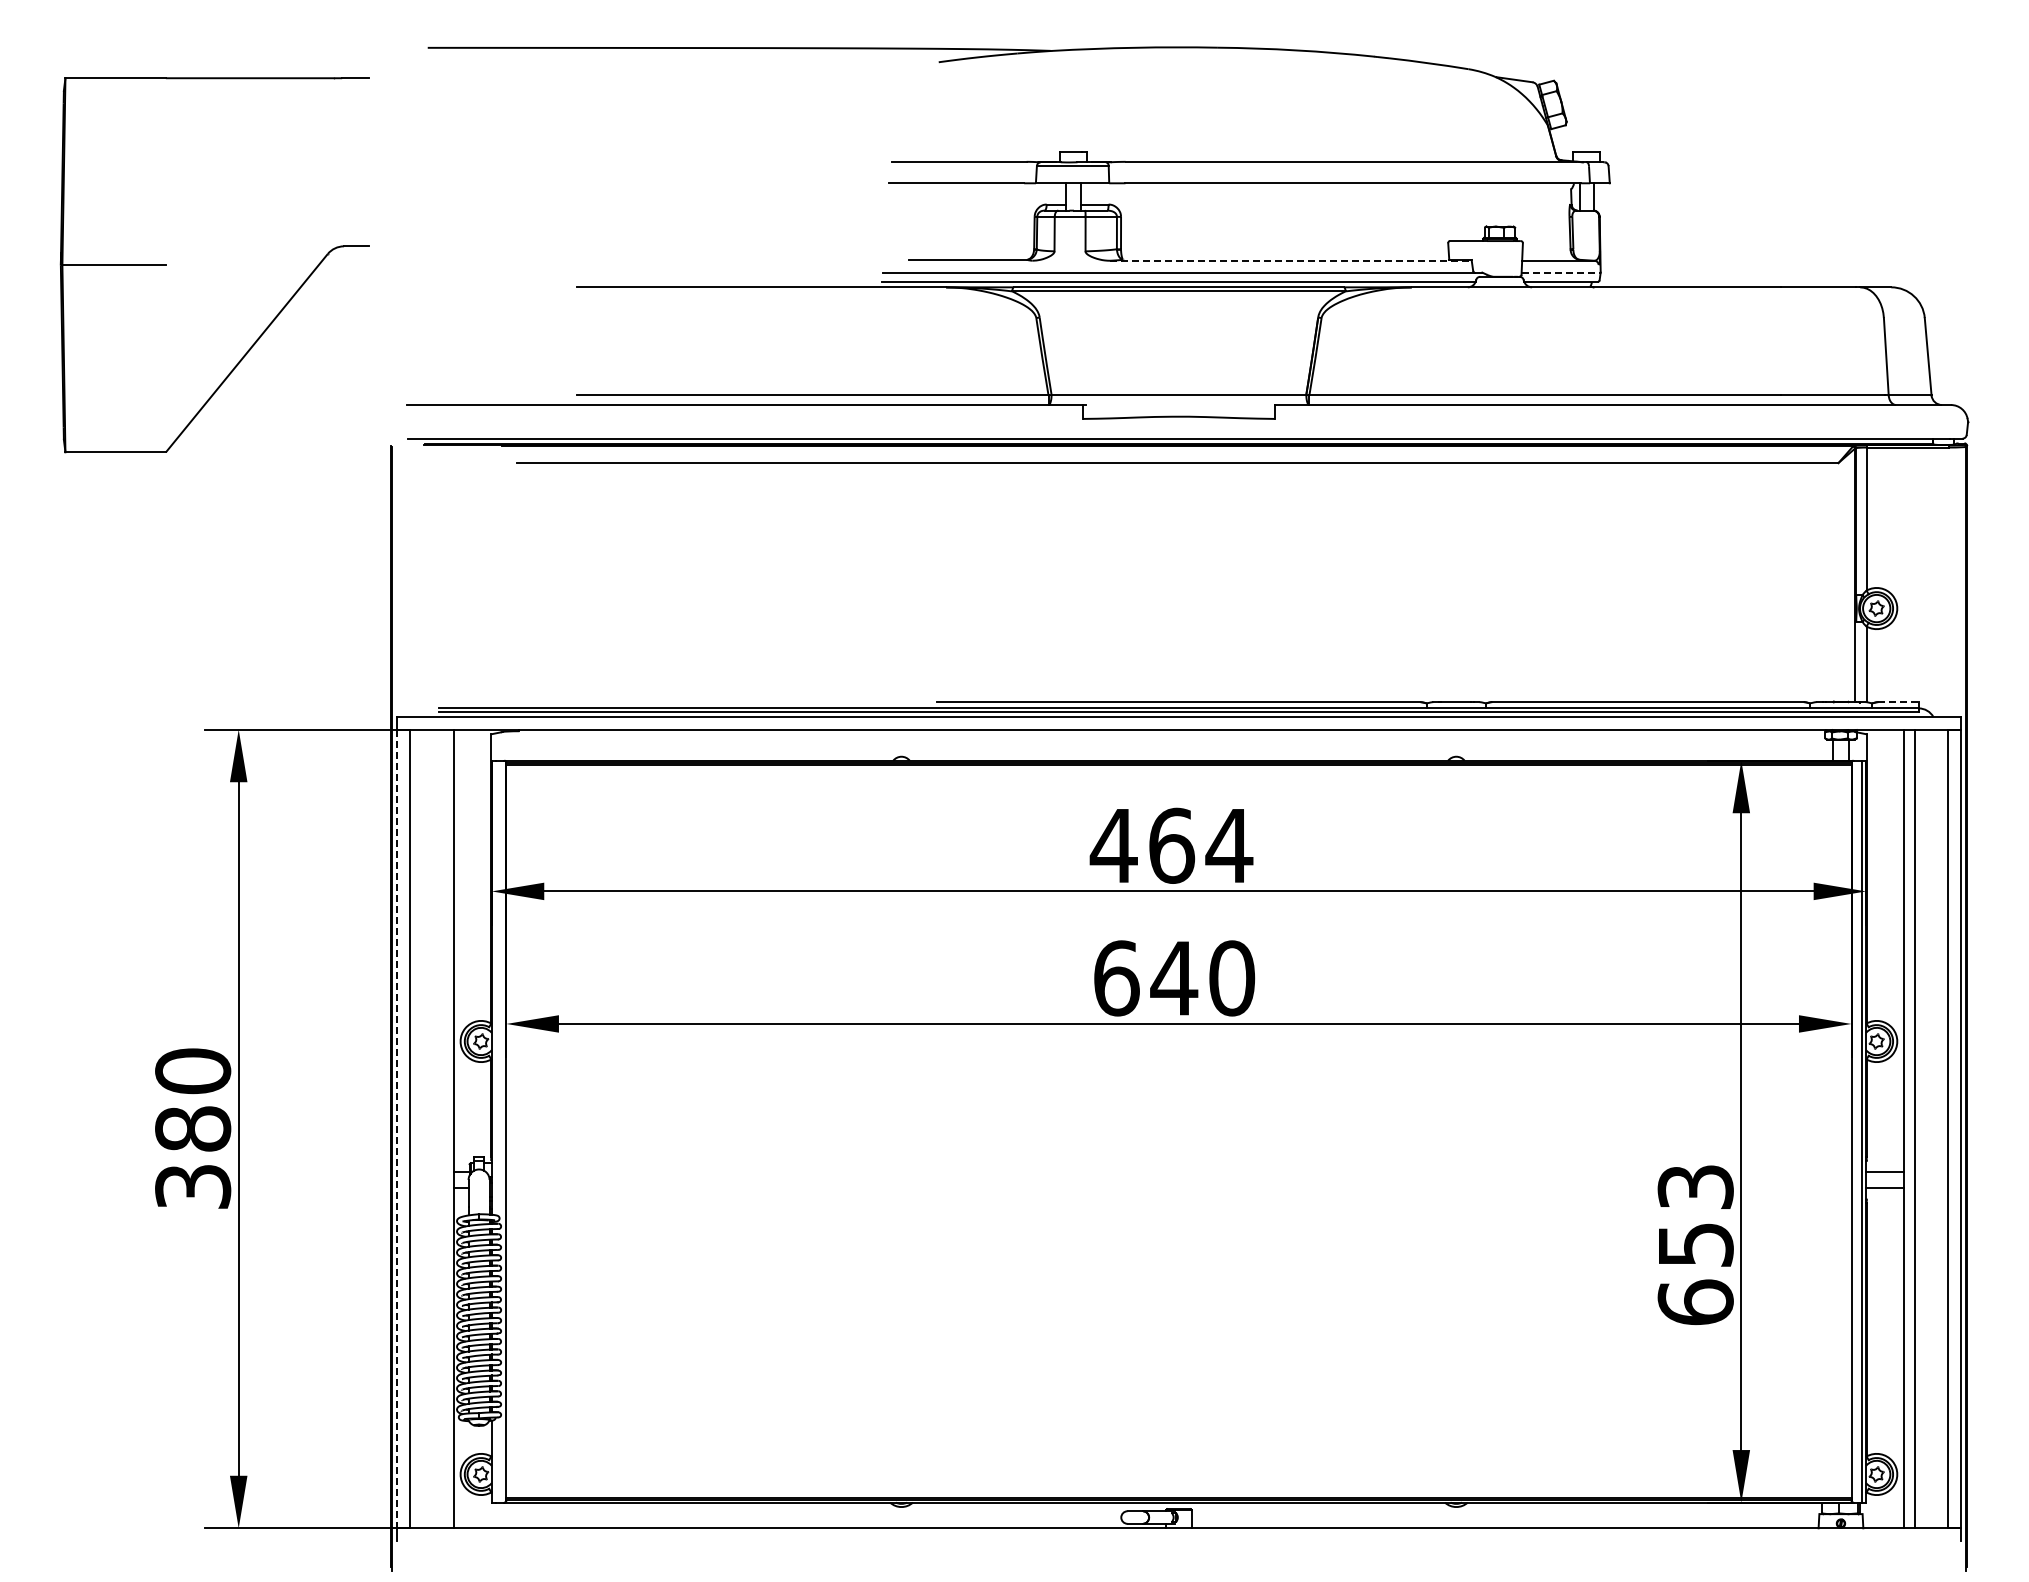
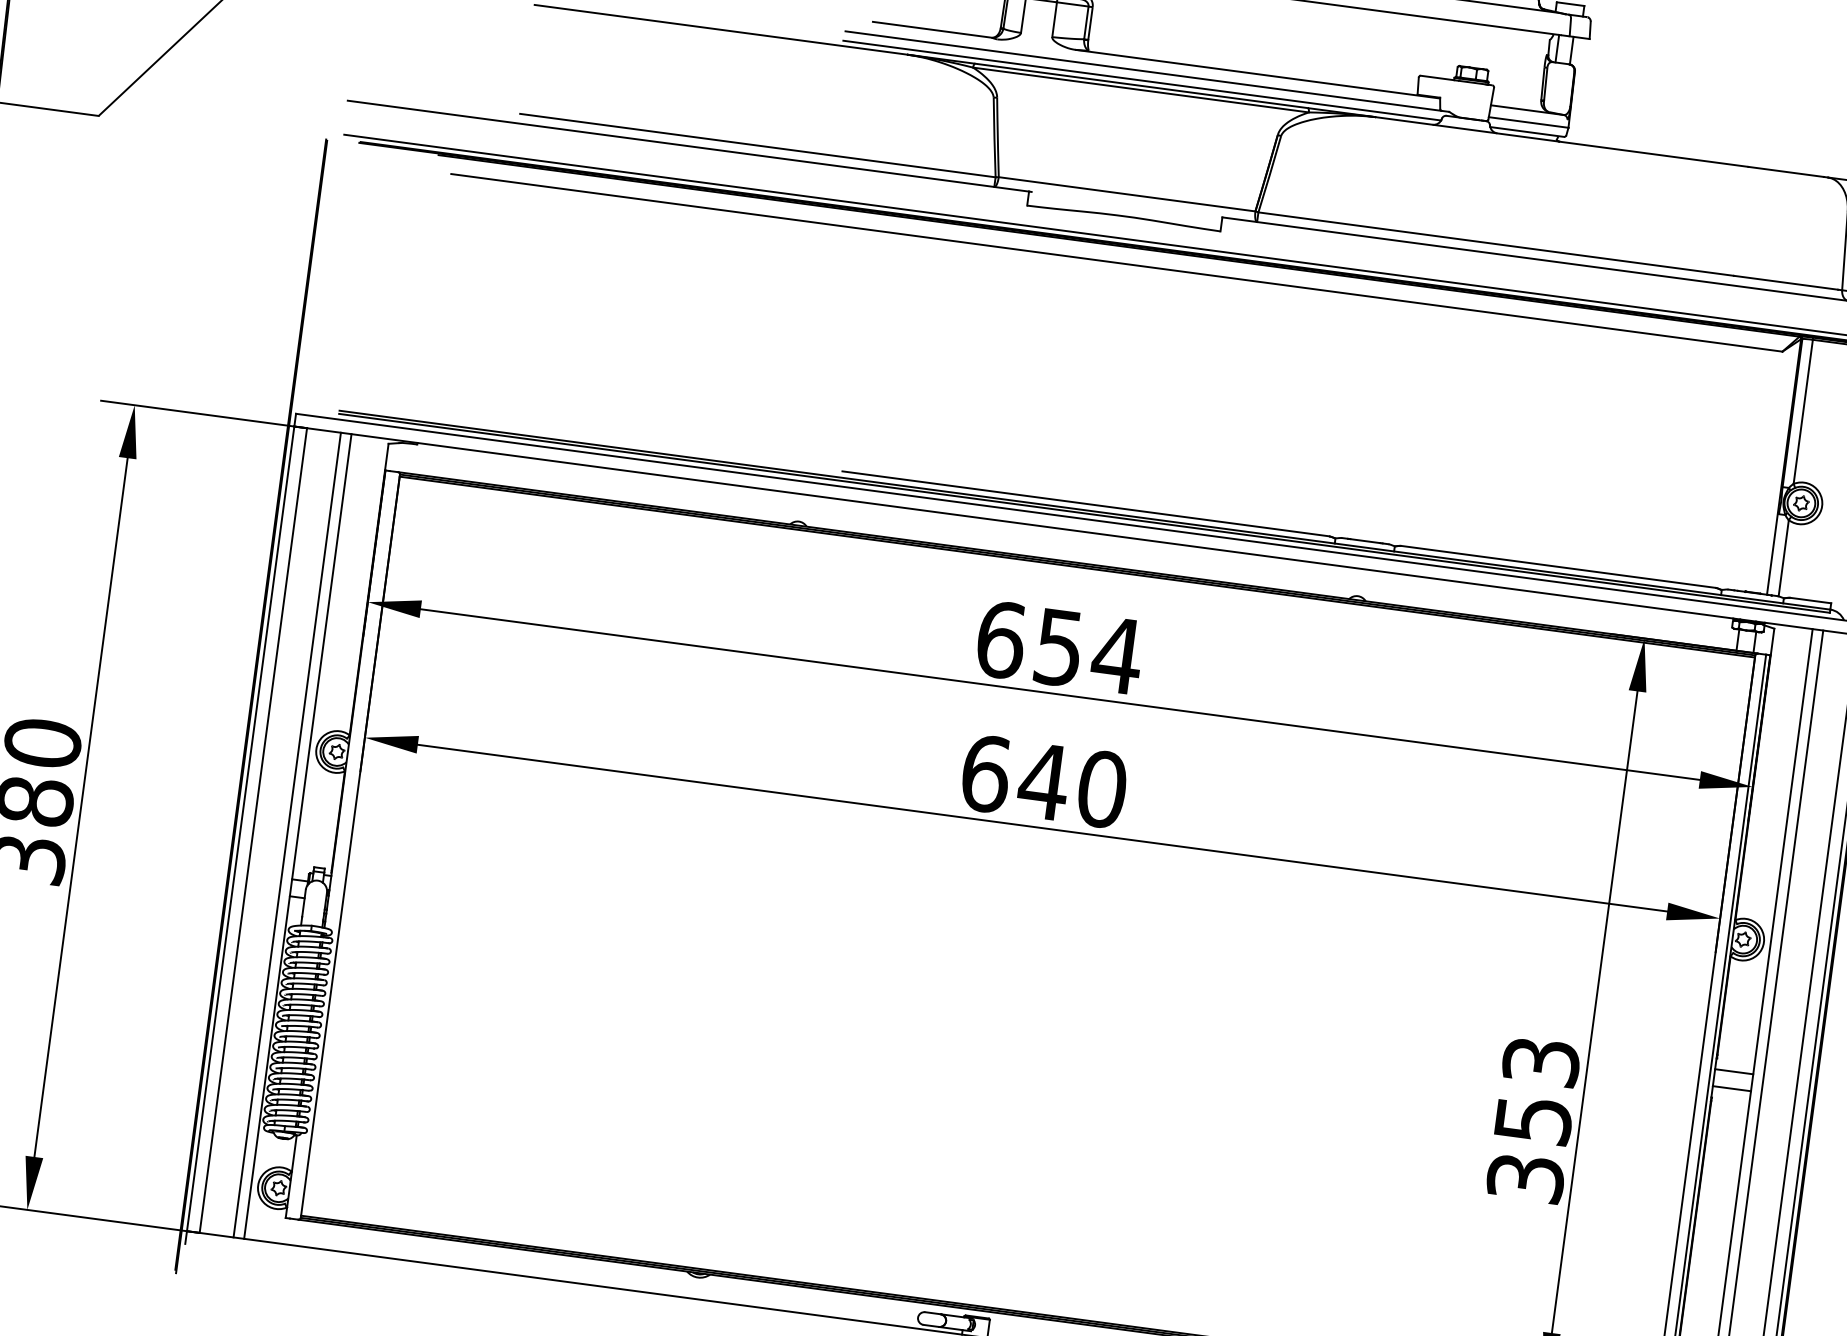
line: (1291, 260) -> (1258, 74), dashed -> solid
line: (1561, 272) -> (1528, 122), dashed -> solid
line: (1899, 702) -> (1811, 601), dashed -> solid
text: (1142, 845) -> (1029, 643), 464 -> 654
line: (443, 1128) -> (287, 834), added
line: (397, 1129) -> (240, 829), dashed -> solid
text: (1695, 1302) -> (1525, 1178), 653 -> 353

